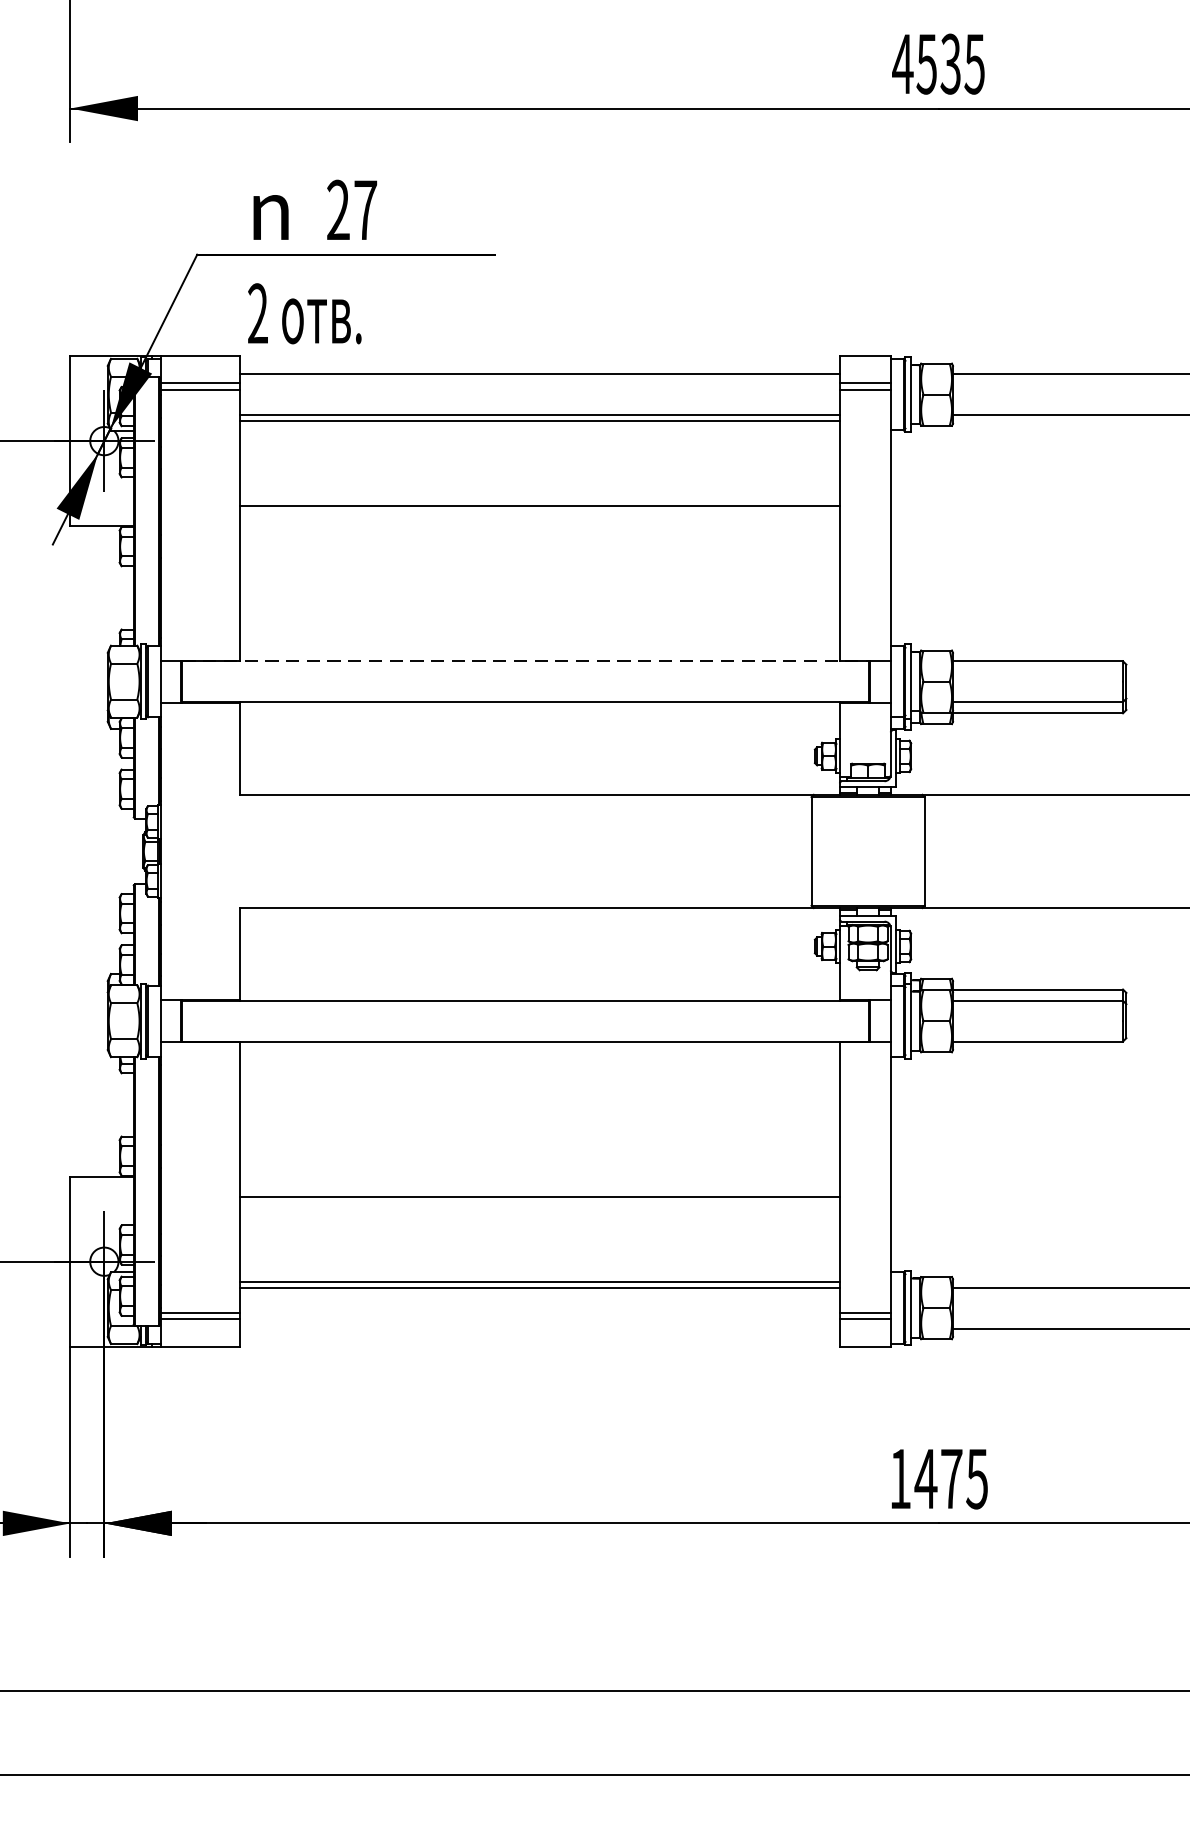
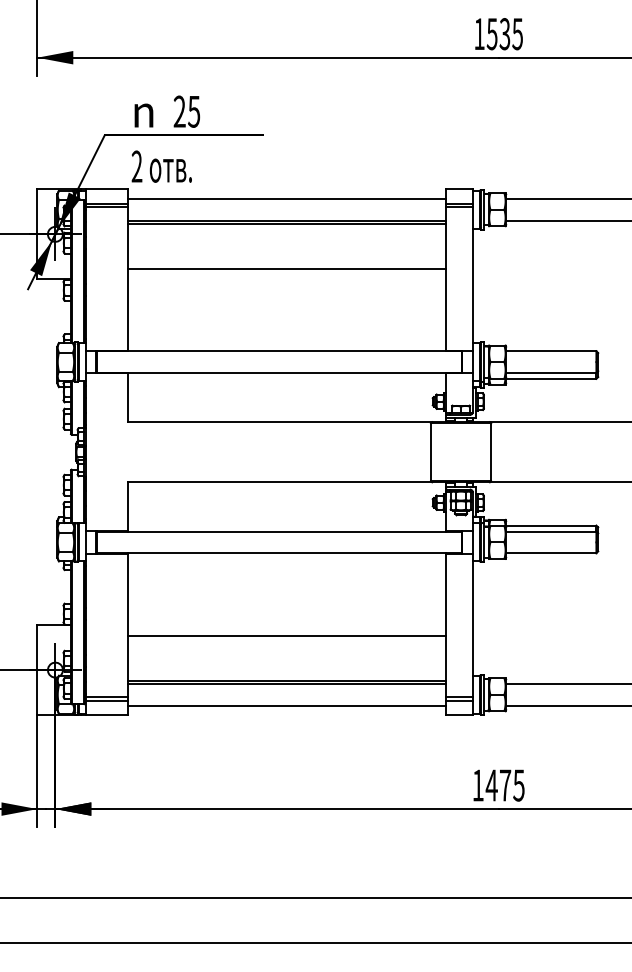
text: (902, 62) -> (479, 33), 4535 -> 1535
text: (366, 209) -> (194, 111), 27 -> 25
line: (526, 661) -> (279, 351), dashed -> solid
line: (539, 1328) -> (286, 705), added

